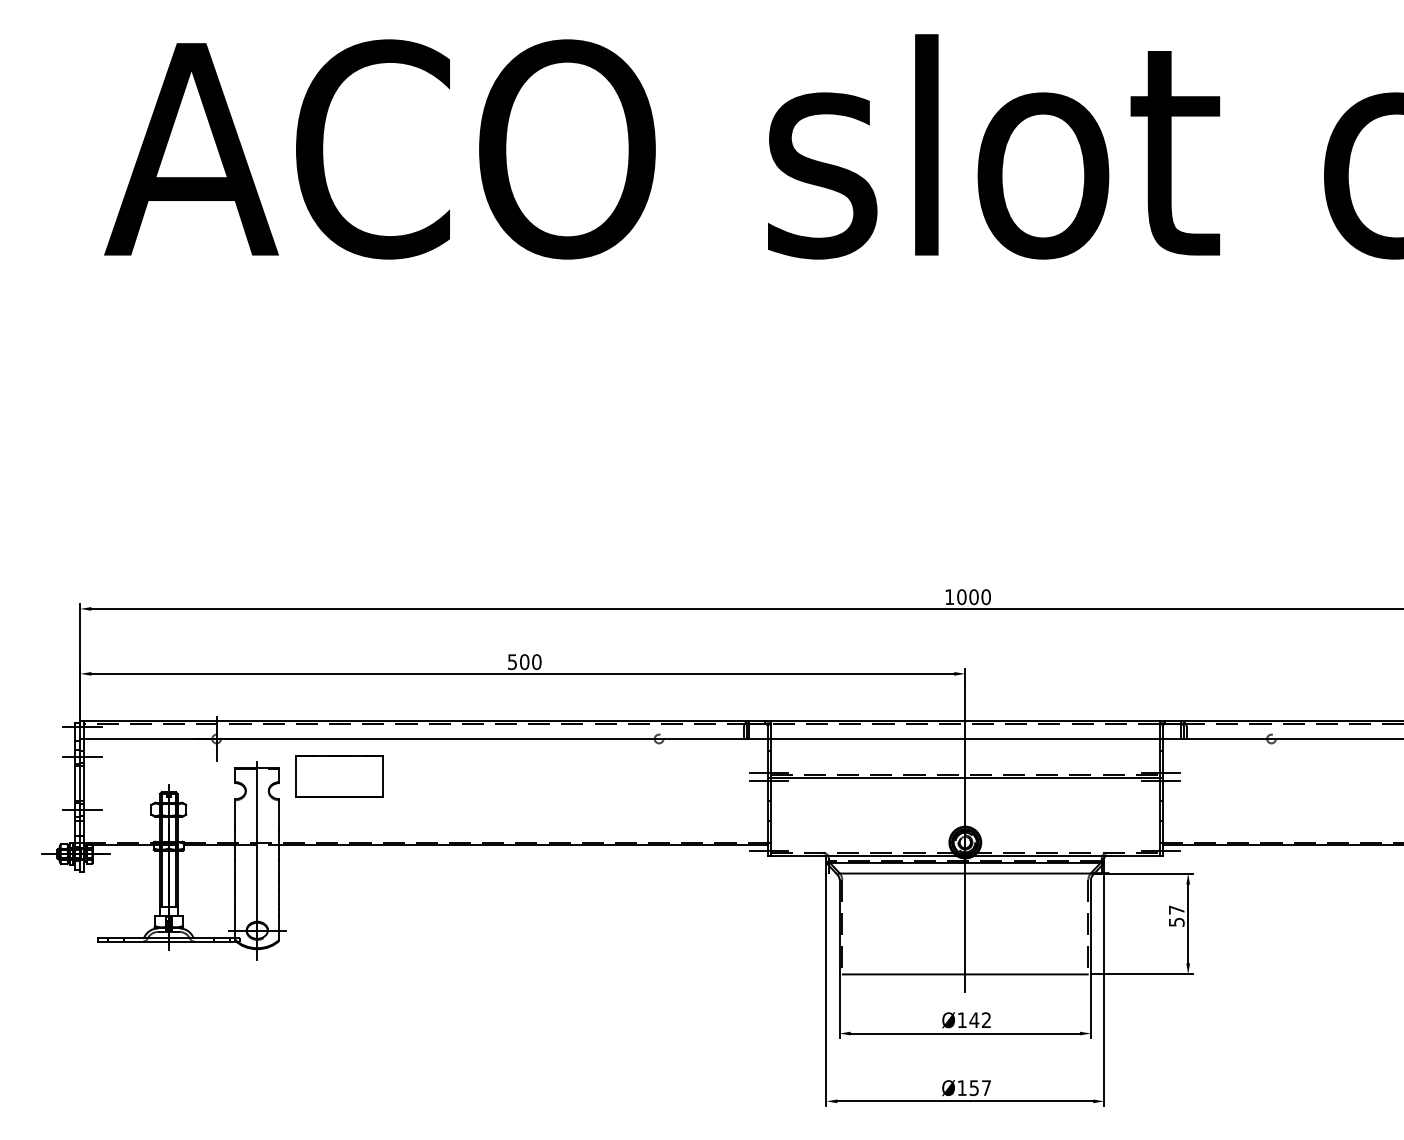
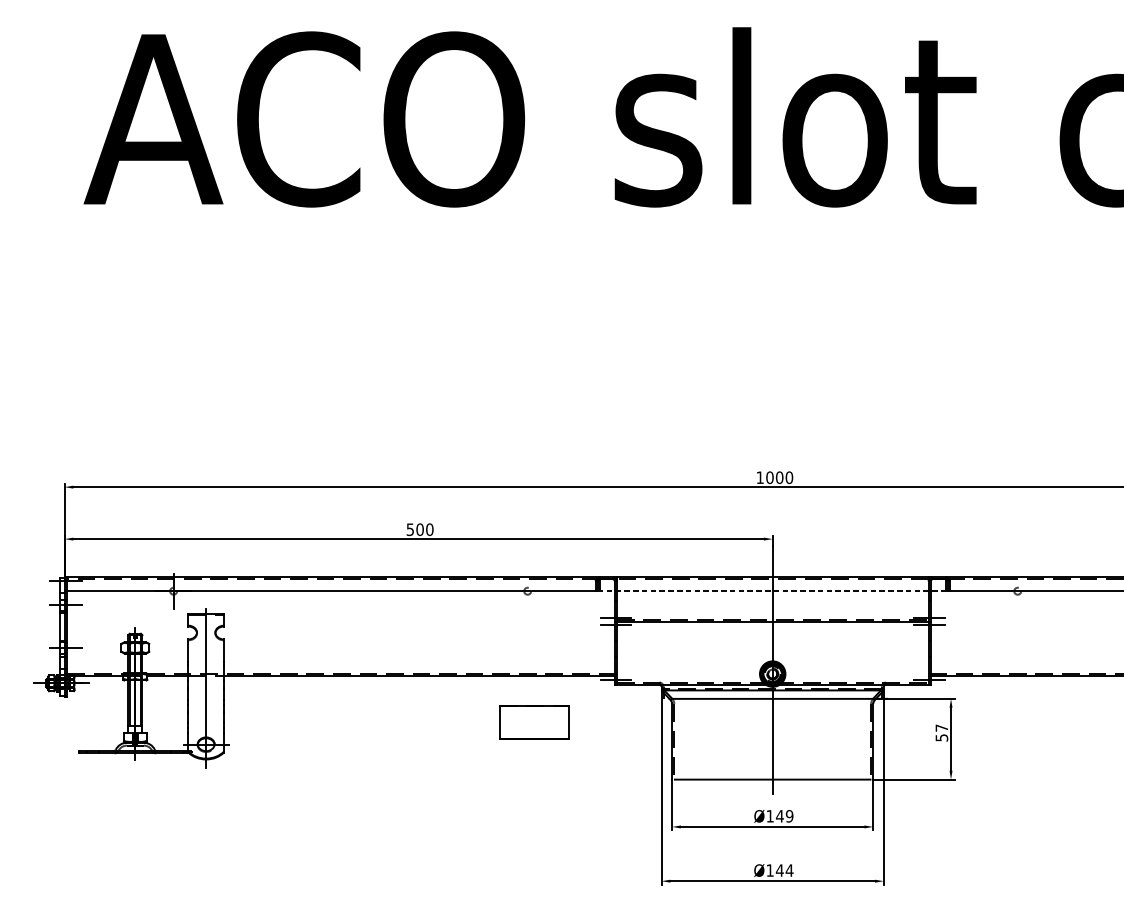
line: (965, 739) -> (772, 591), solid -> dashed
part: (339, 776) -> (534, 722), moved
text: (986, 1020) -> (789, 816), 142 -> 149
text: (980, 1088) -> (784, 870), 157 -> 144

